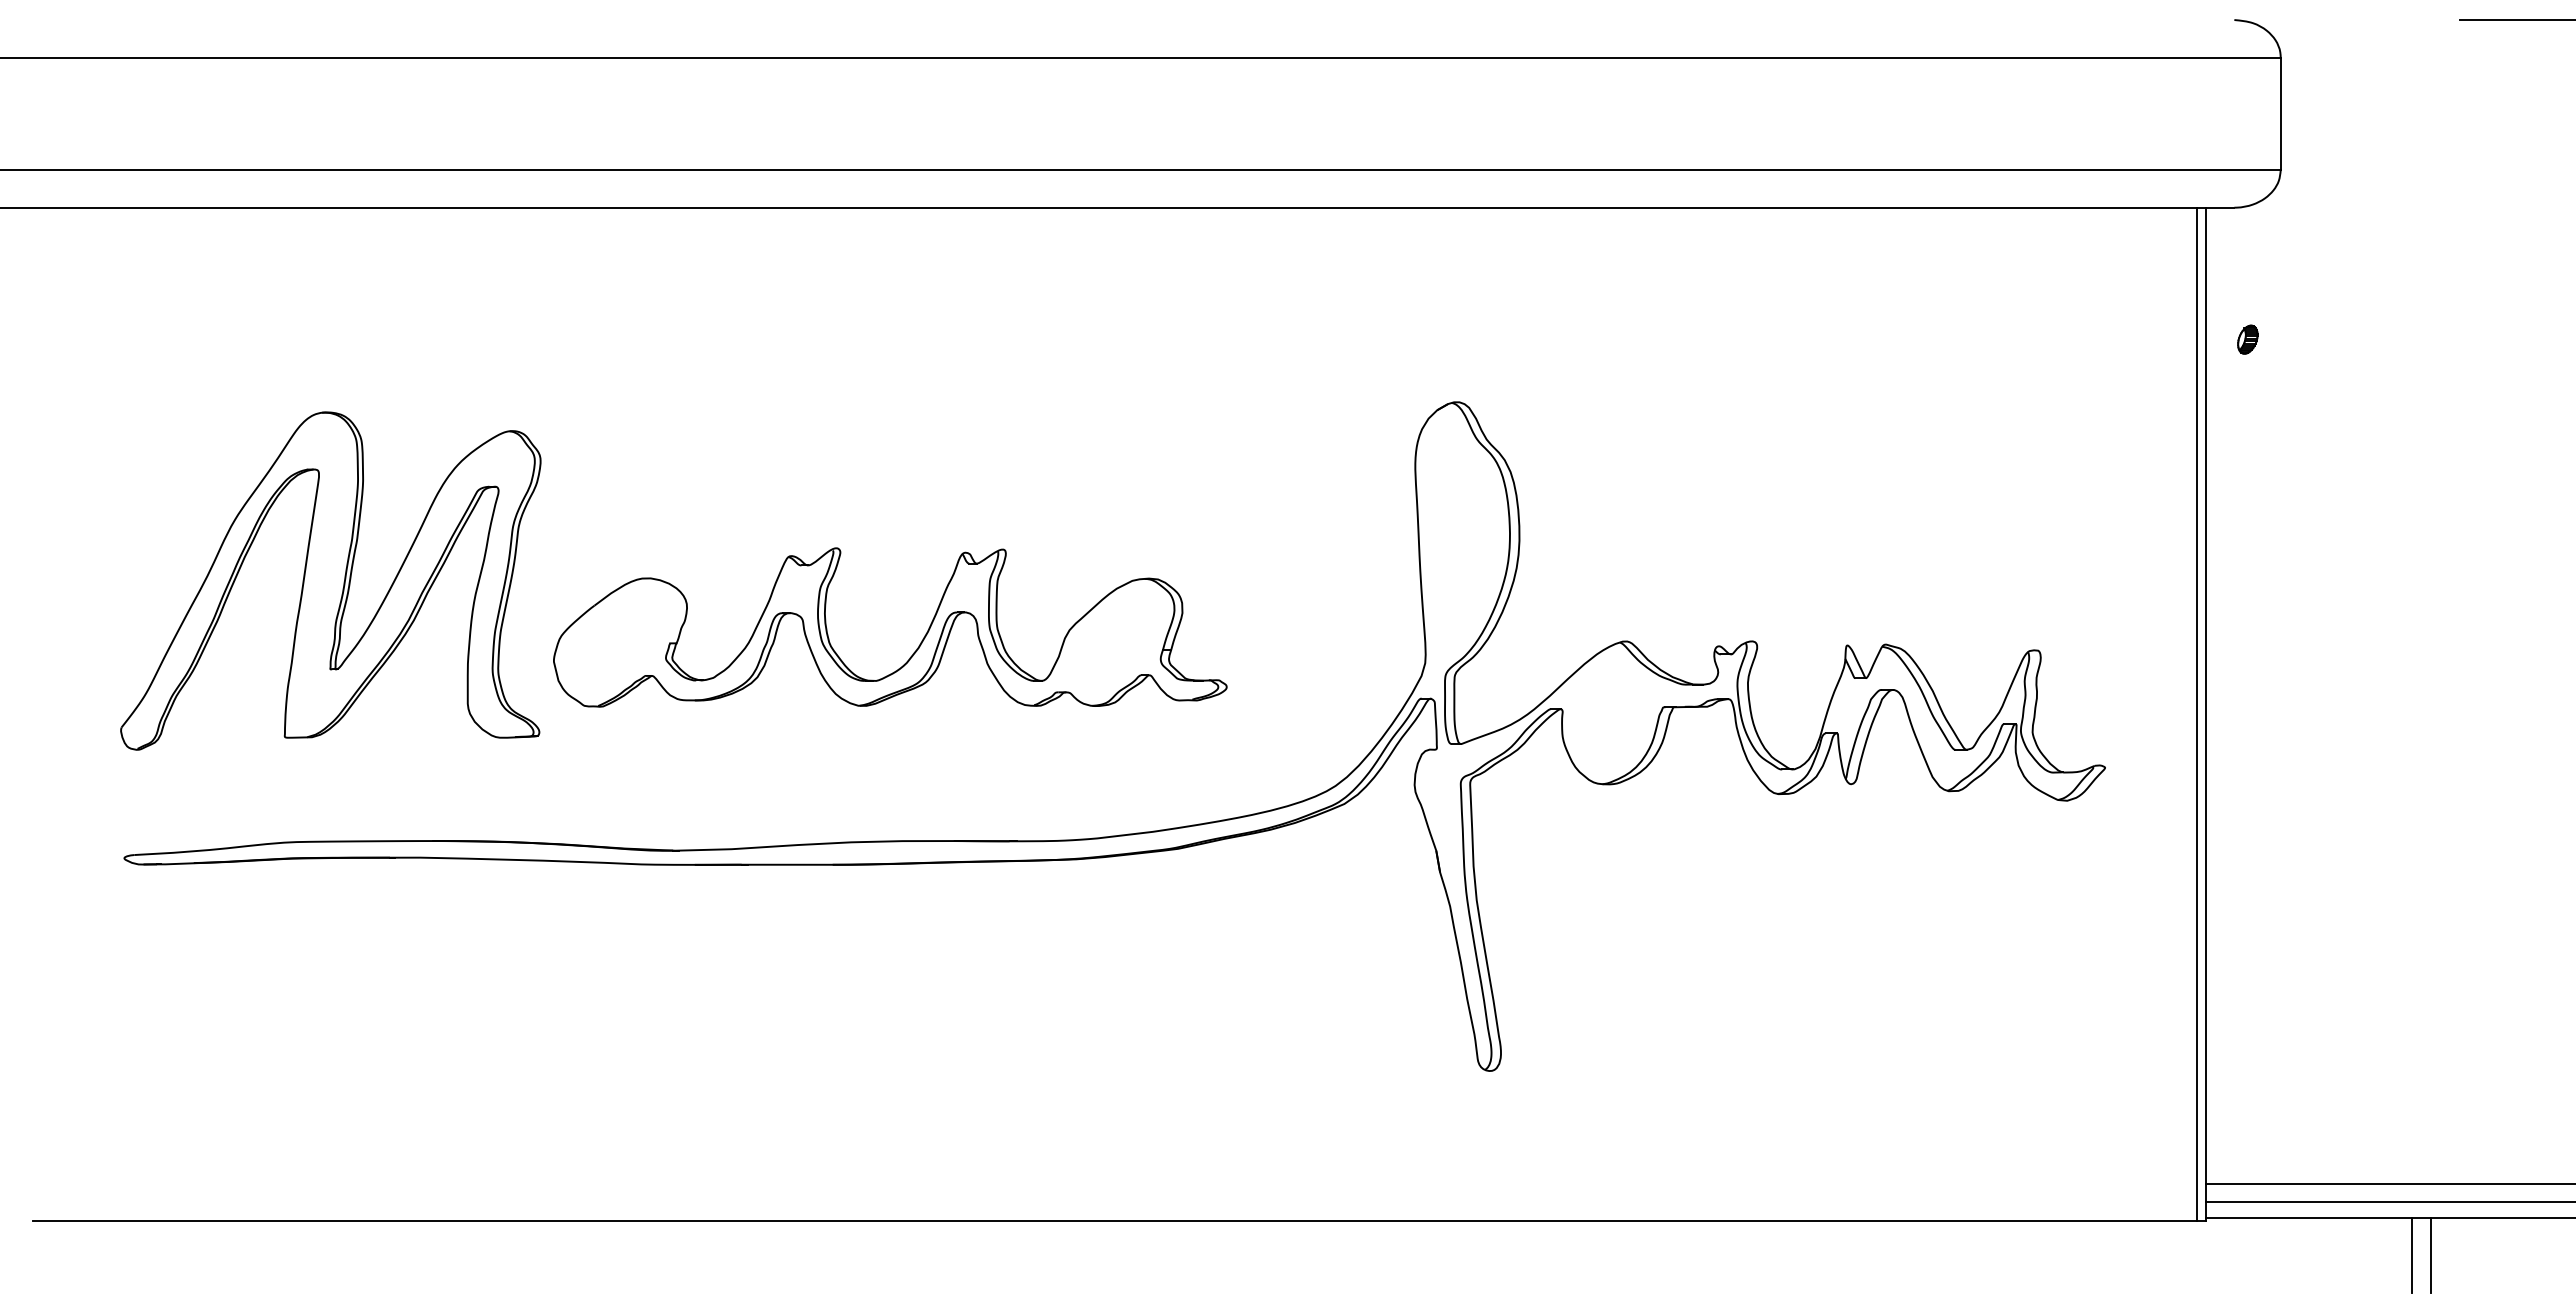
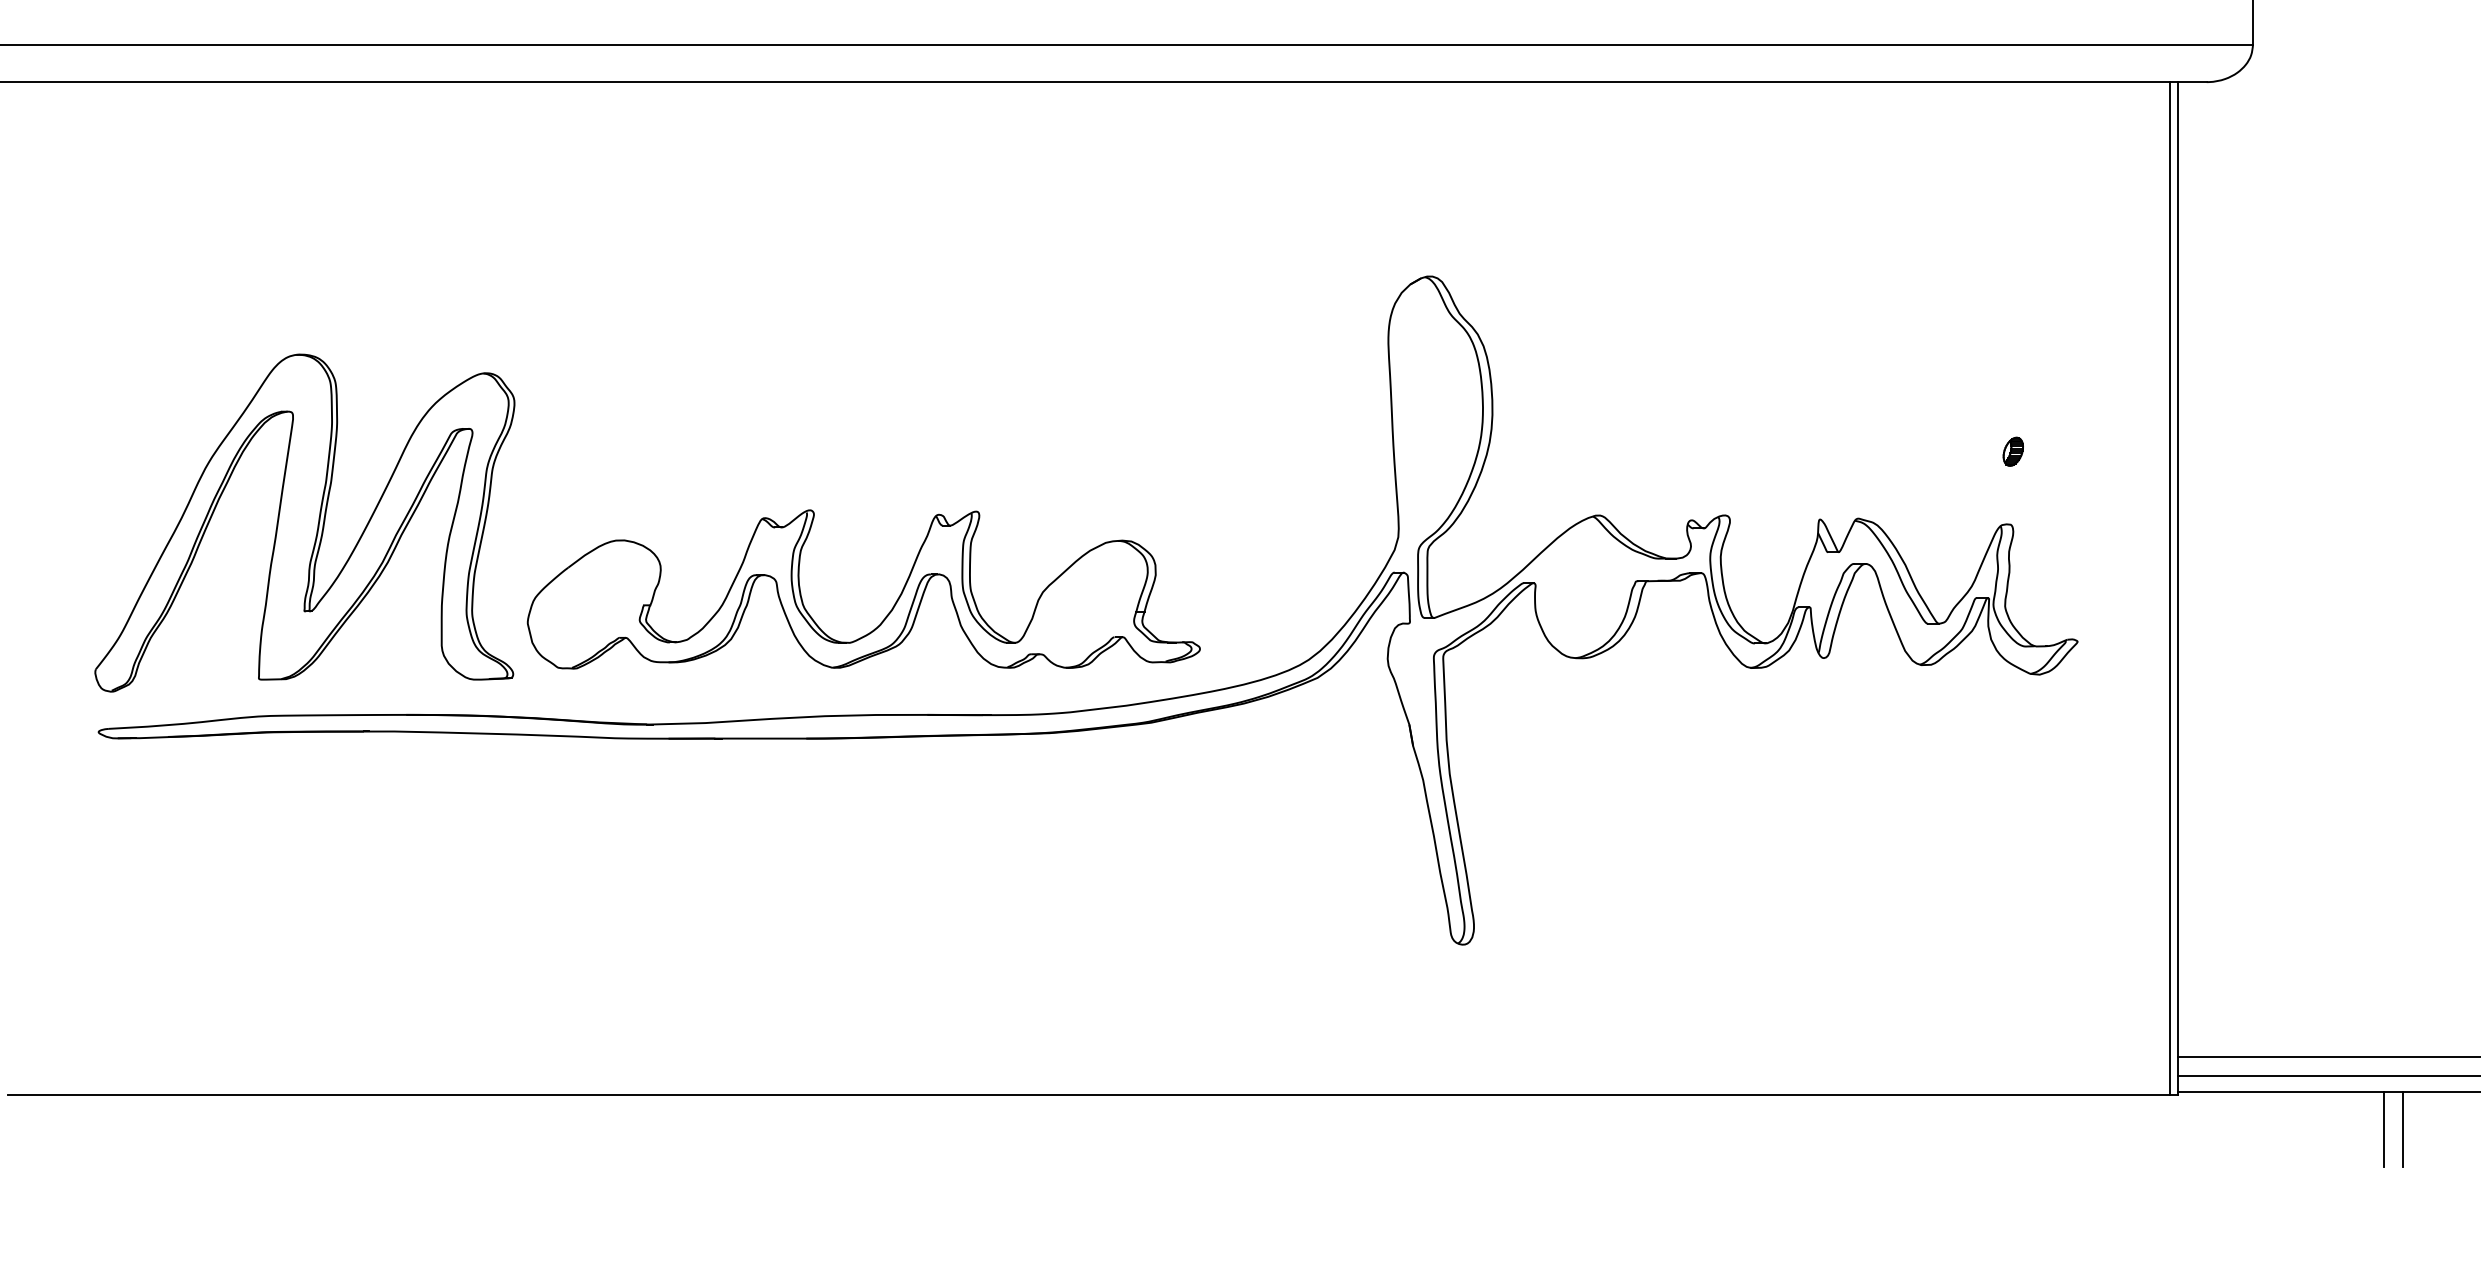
part: (2247, 339) -> (2013, 451), moved
part: (330, 580) -> (304, 522), moved
part: (918, 645) -> (892, 607), moved

